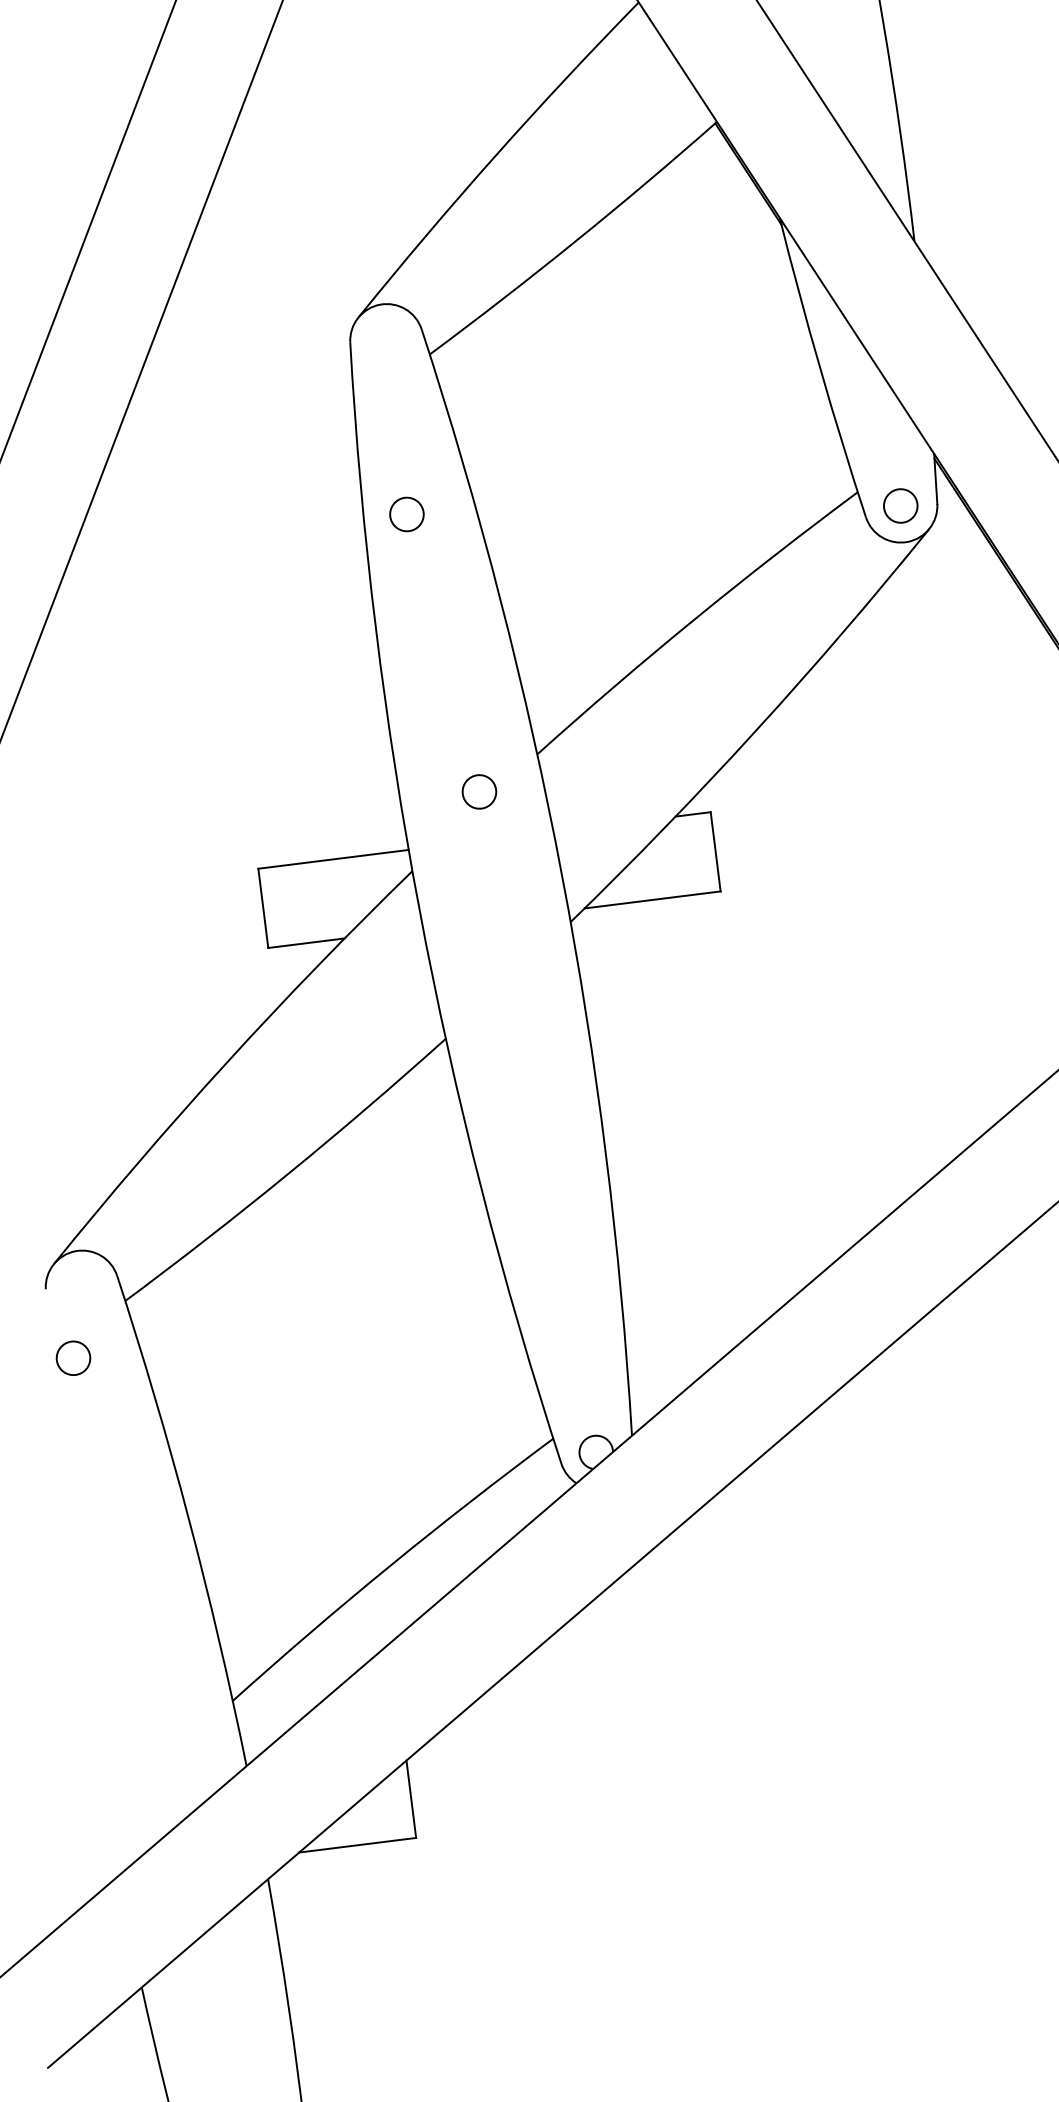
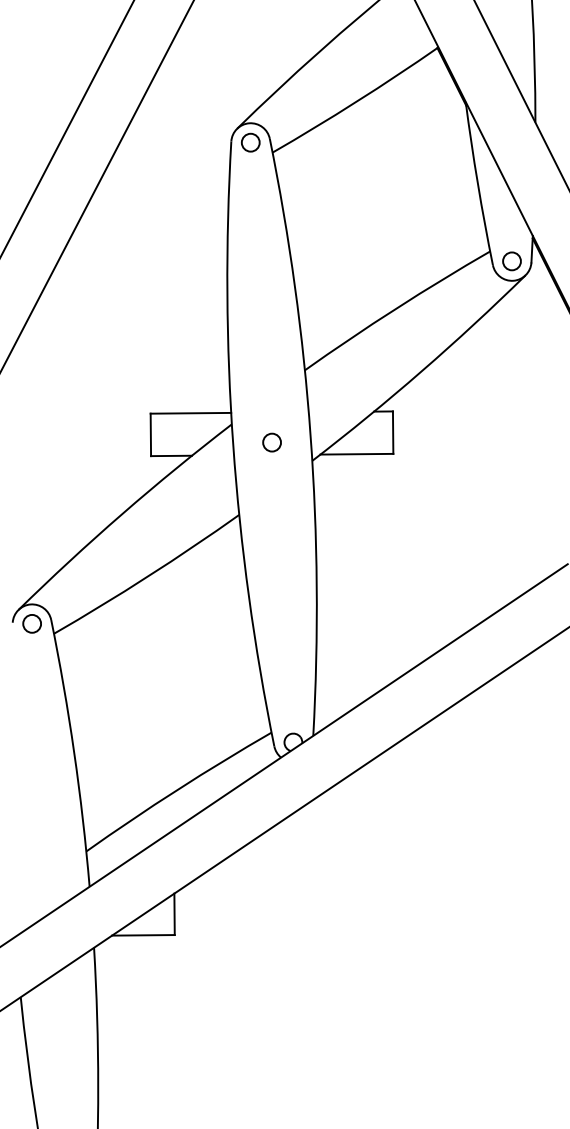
circle: (406, 514) -> (250, 142), moved
circle: (478, 791) -> (271, 442), moved
circle: (72, 1357) -> (31, 623), moved

